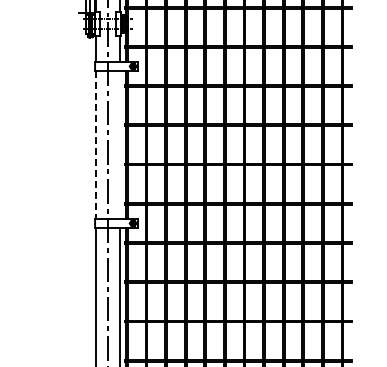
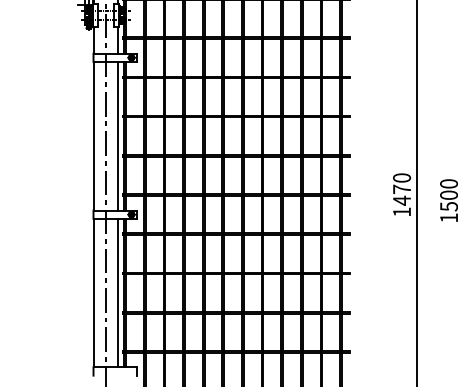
line: (120, 144) -> (118, 135), added
line: (96, 145) -> (94, 136), dashed -> solid

